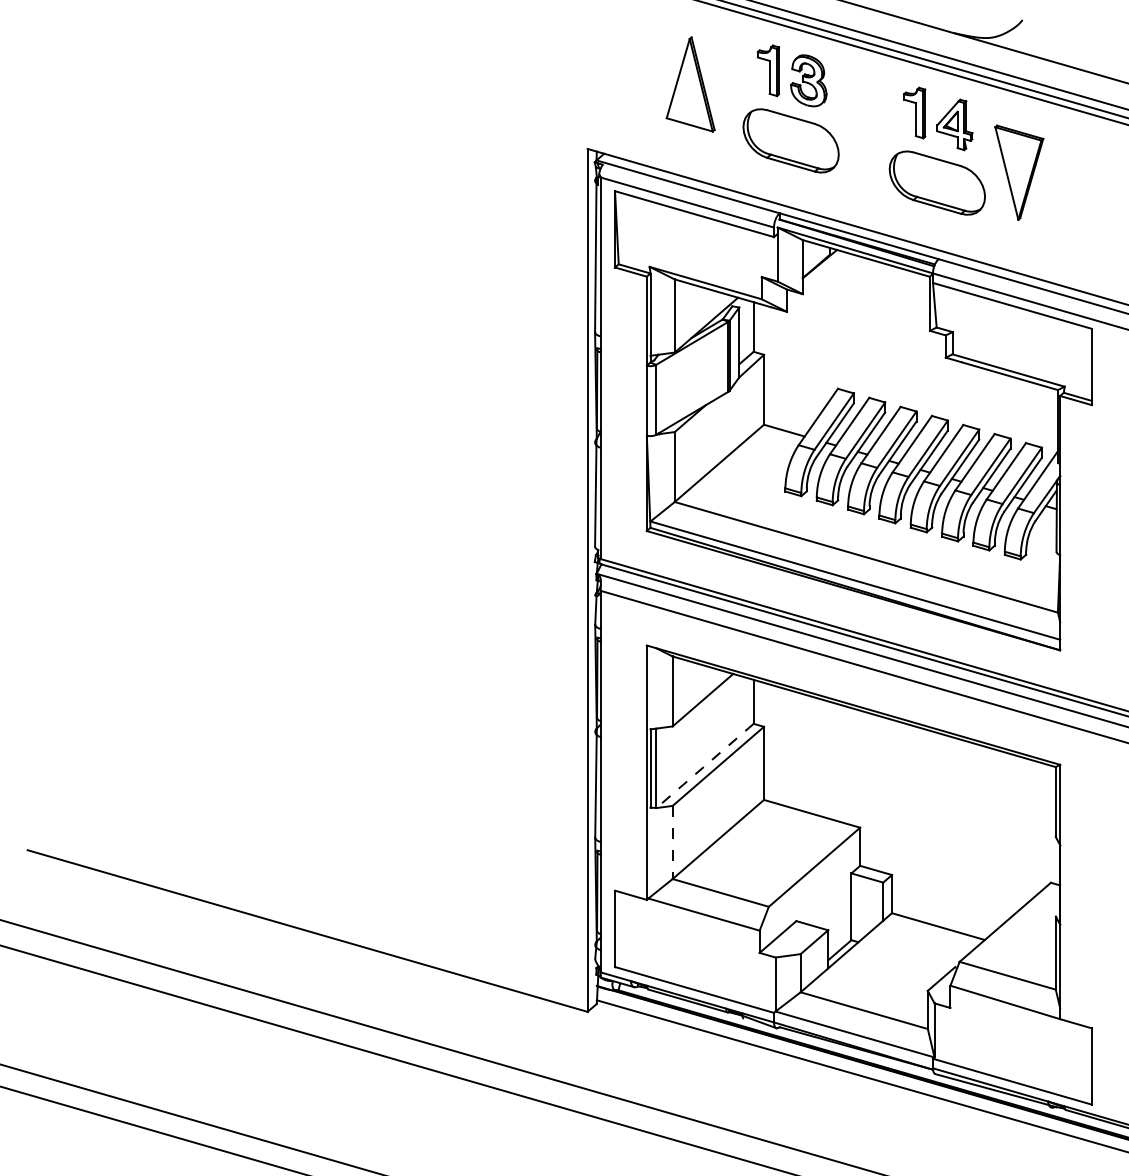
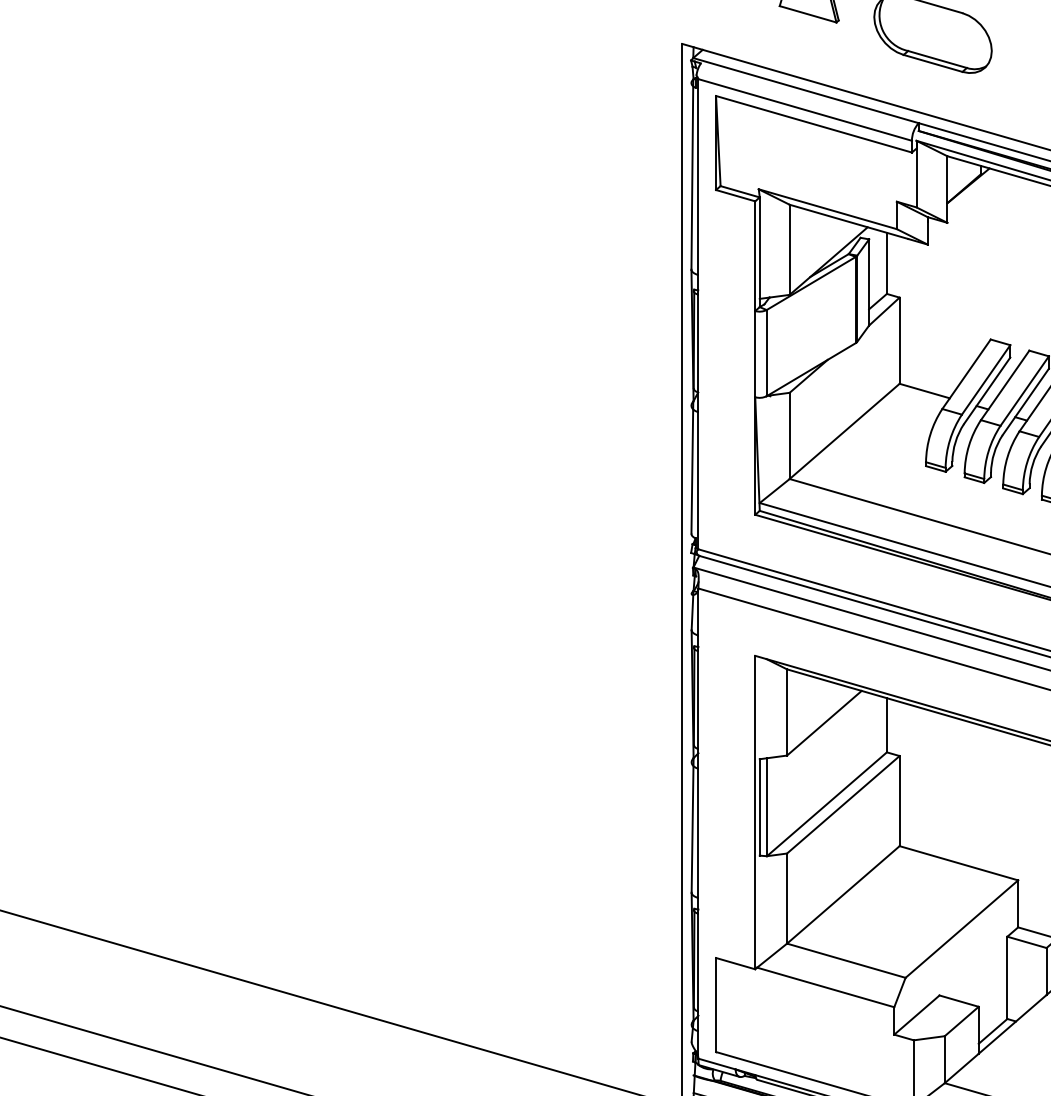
line: (704, 766) -> (826, 804), dashed -> solid
line: (672, 842) -> (786, 898), dashed -> solid

